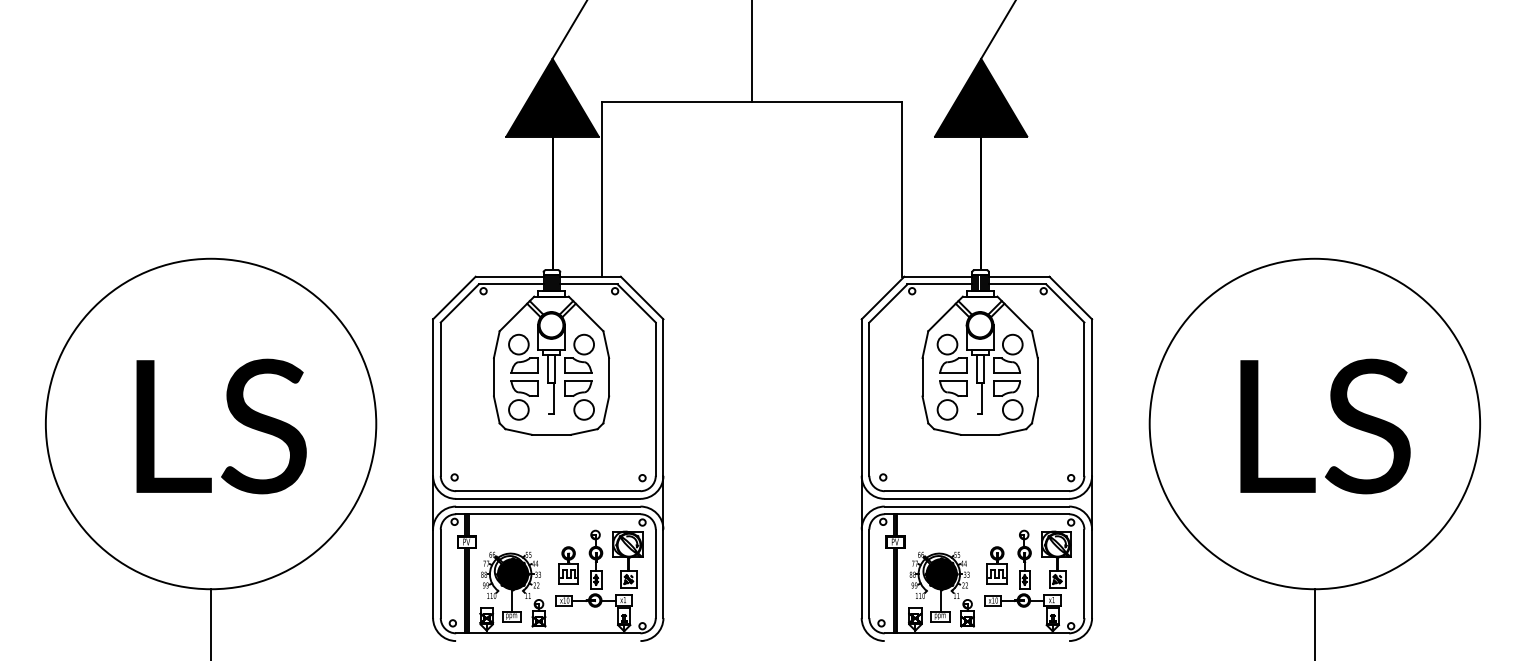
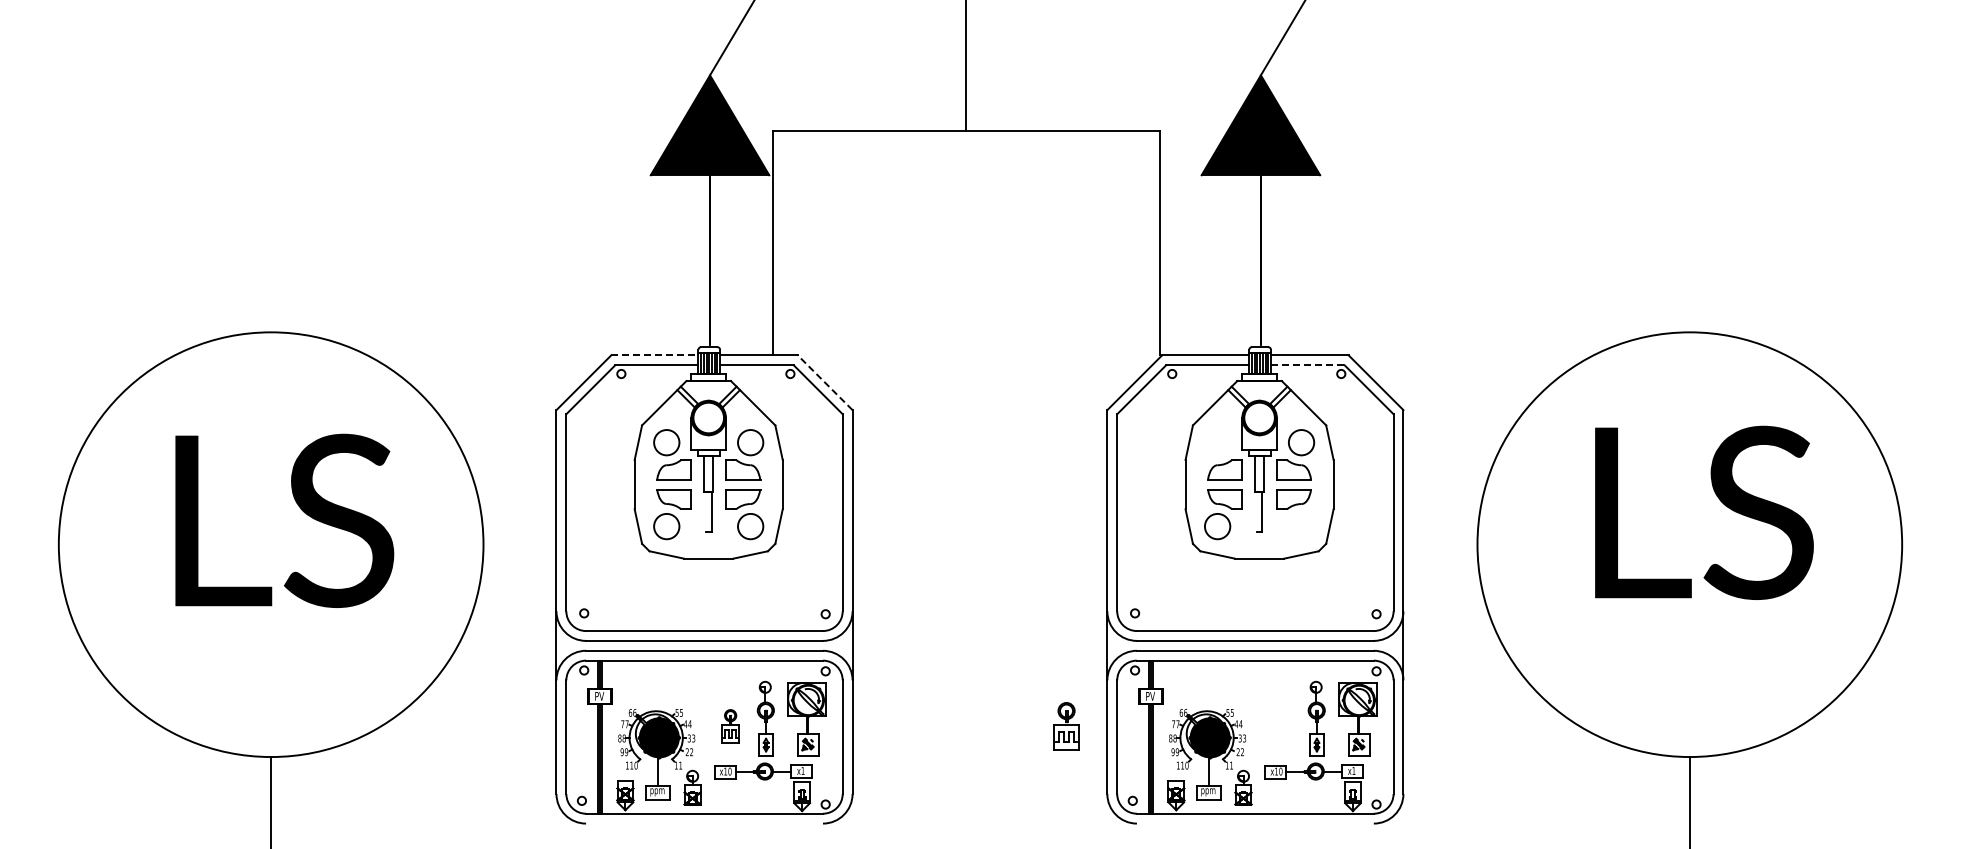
line: (509, 276) -> (654, 355), solid -> dashed
line: (1017, 284) -> (1307, 365), solid -> dashed
line: (642, 297) -> (825, 382), solid -> dashed
circle: (947, 344) -> (1217, 442), removed
circle: (1012, 409) -> (1301, 526), removed
text: (221, 426) -> (284, 520), moved
text: (1325, 426) -> (1704, 512), moved
part: (568, 565) -> (730, 726), size x0.7
part: (997, 565) -> (1066, 726), moved

